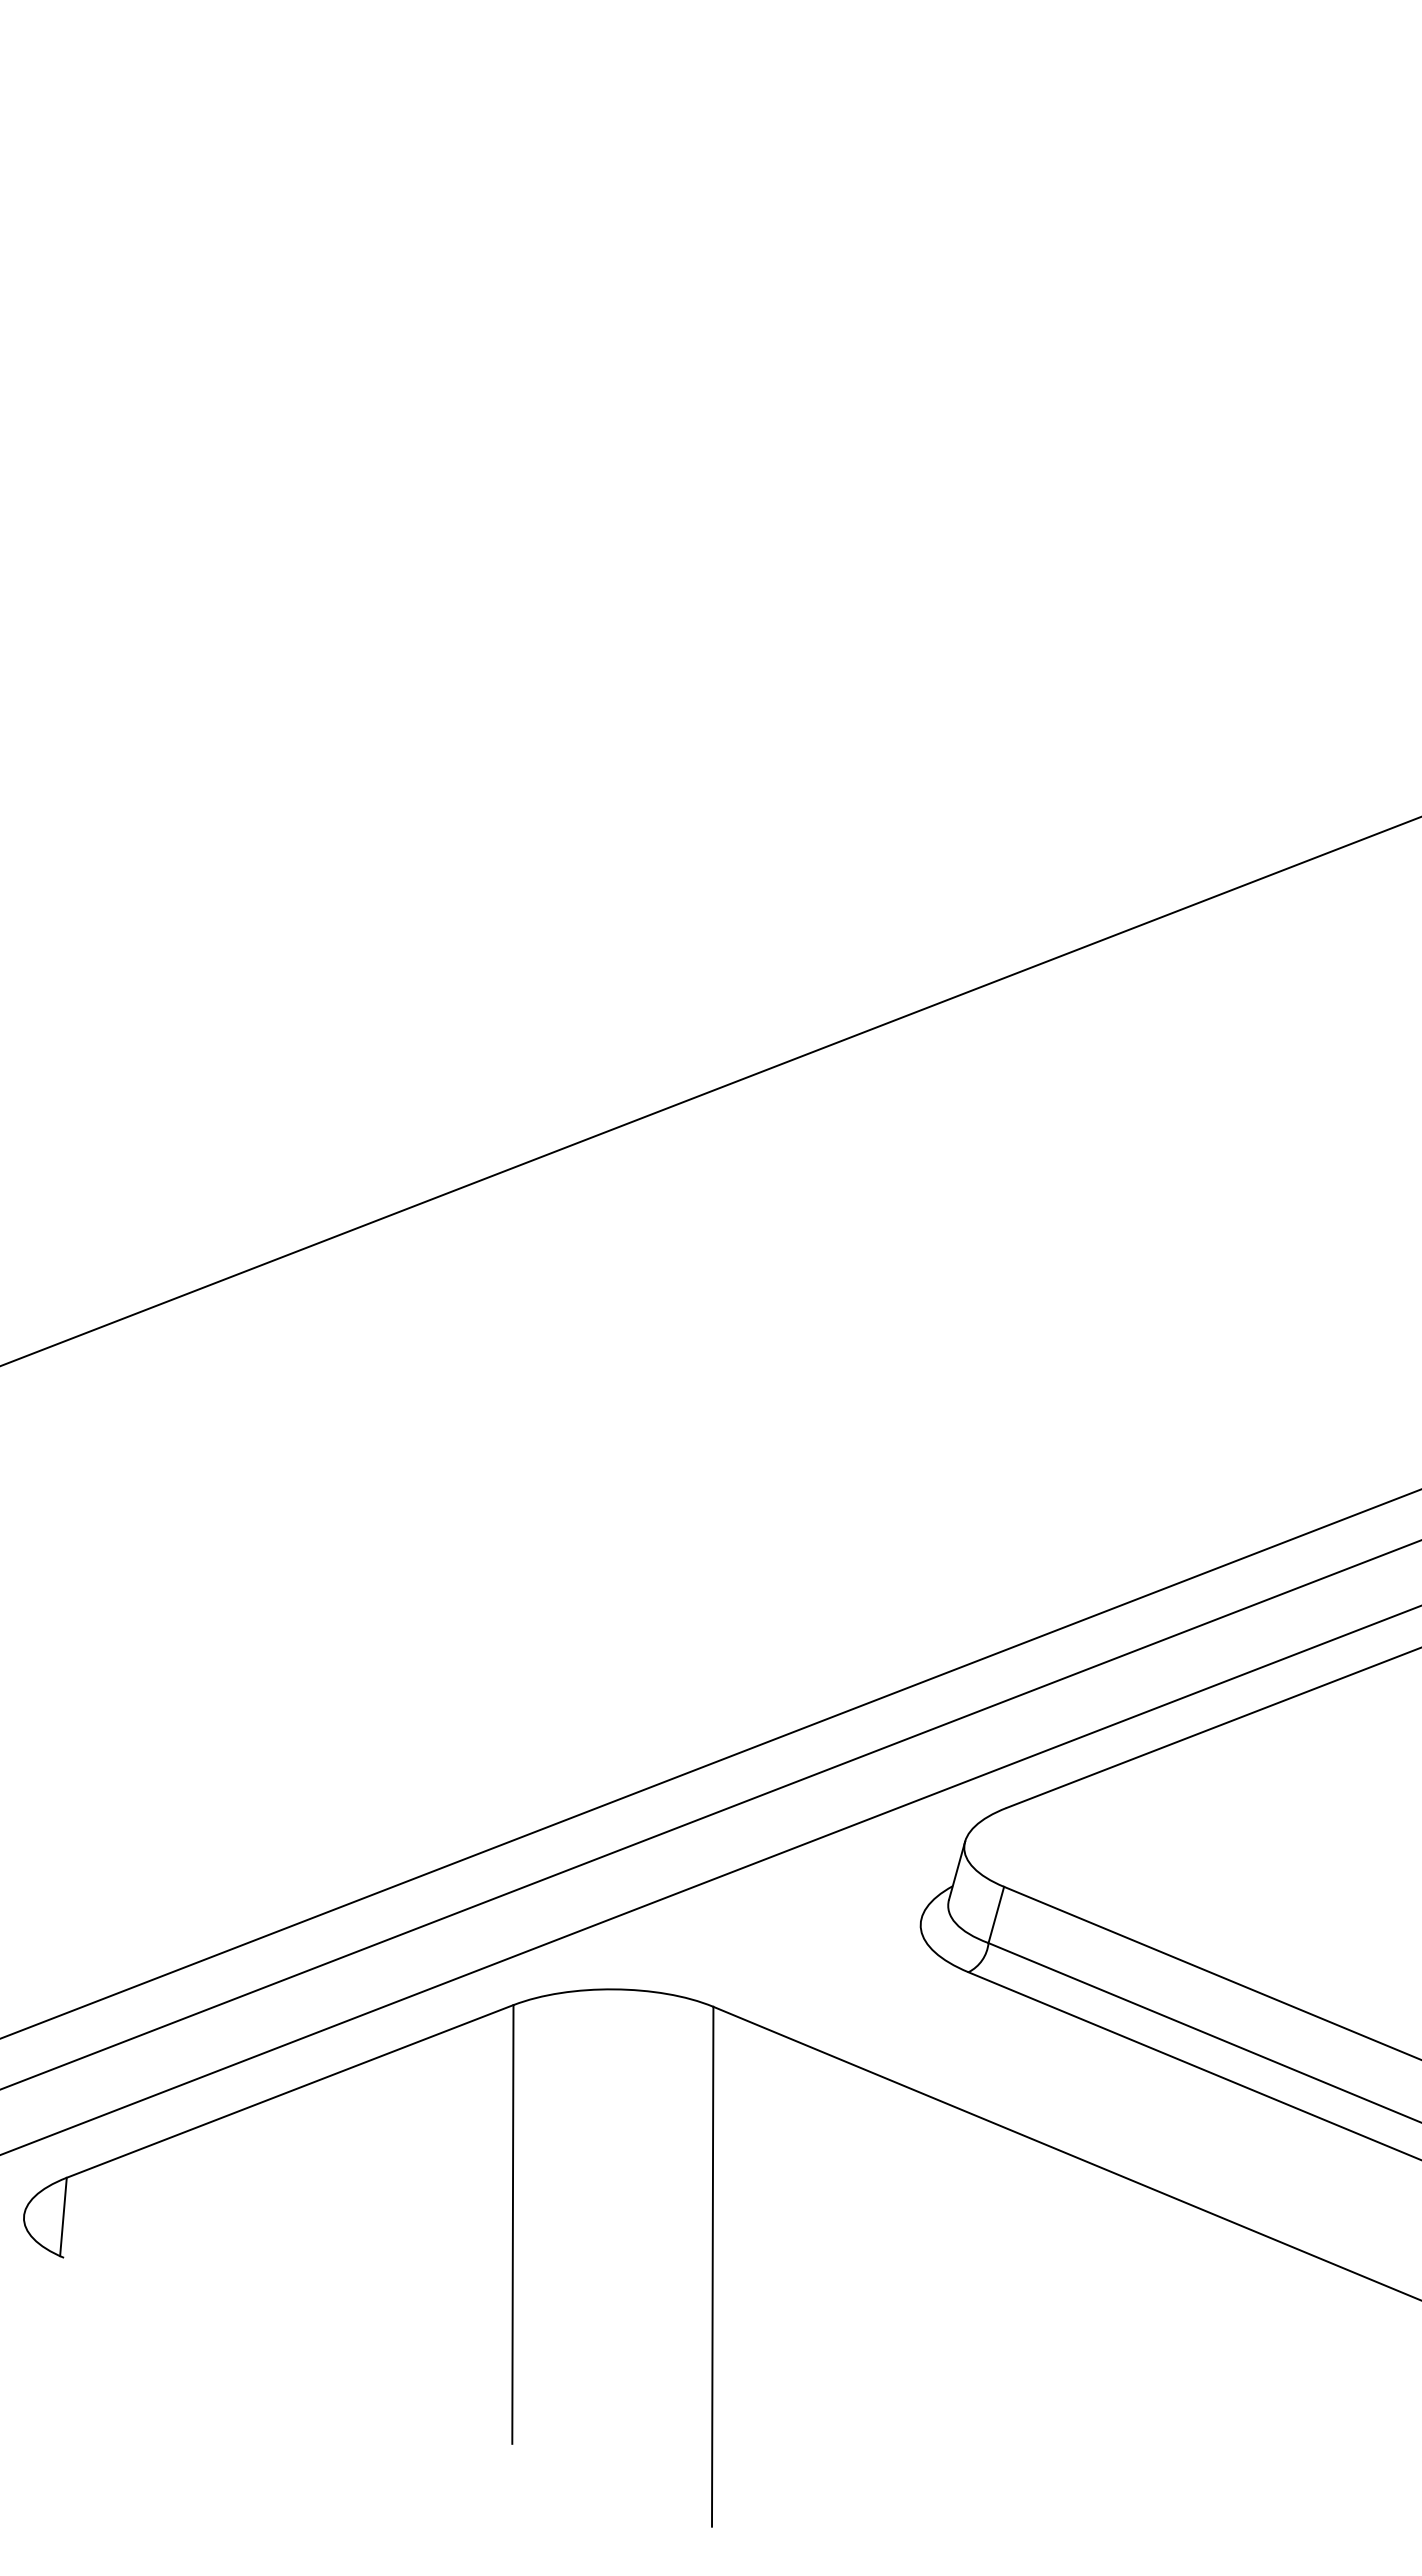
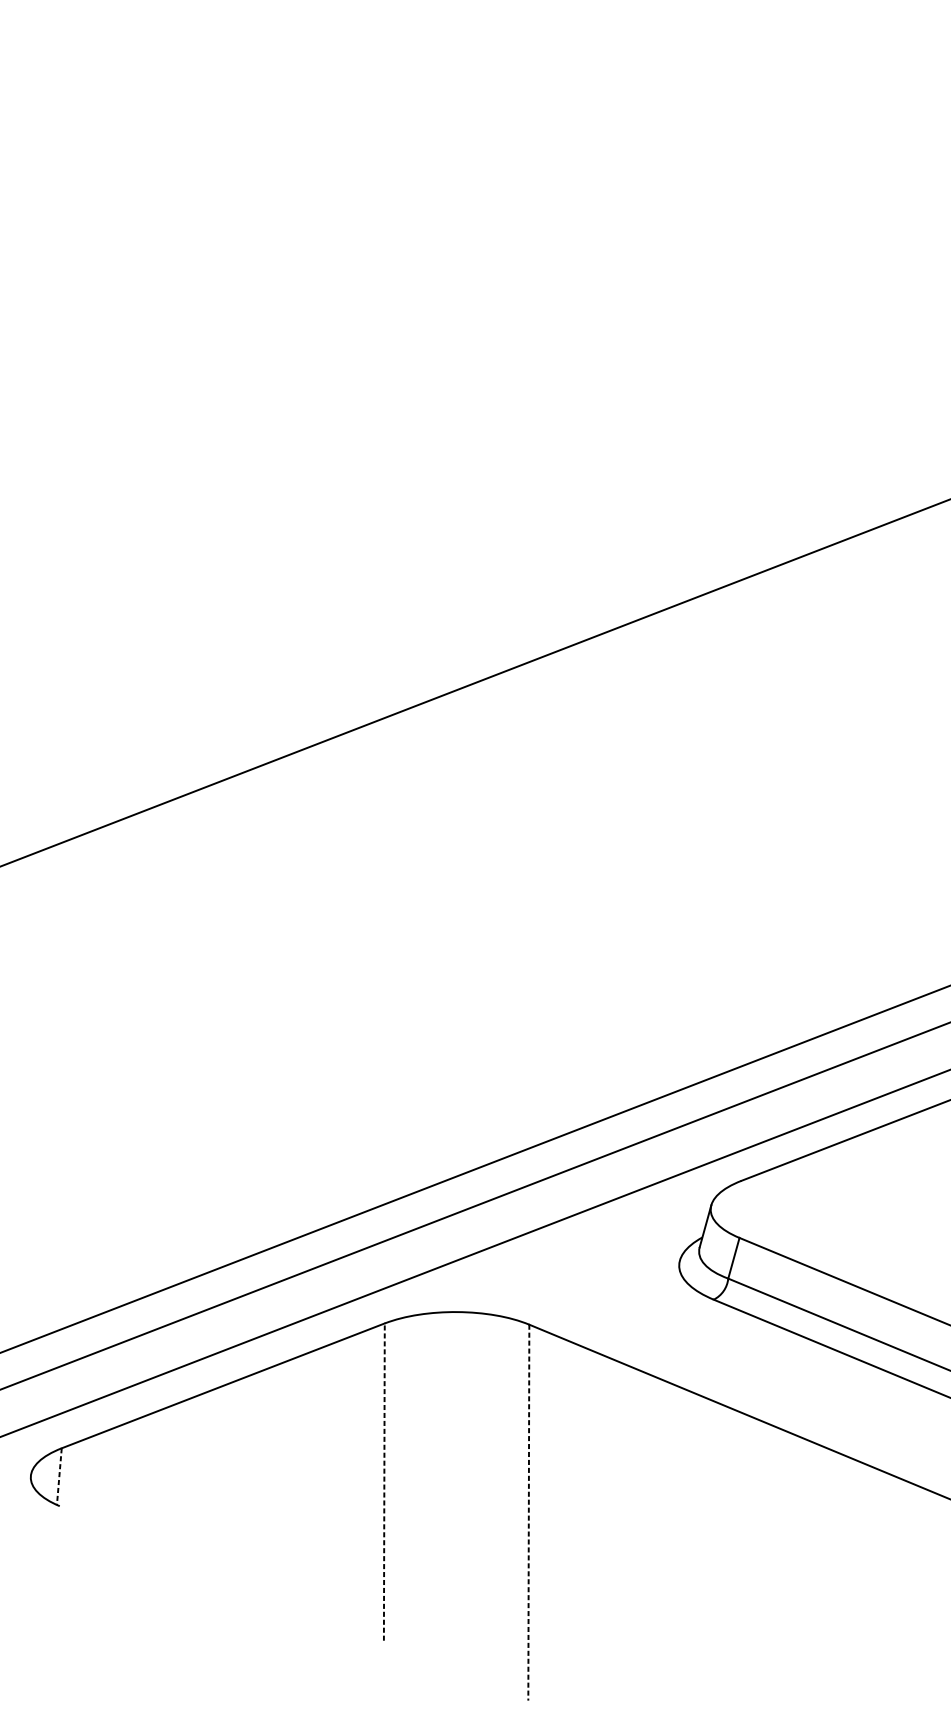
line: (63, 2217) -> (59, 1477), solid -> dashed
line: (512, 2223) -> (384, 1481), solid -> dashed
line: (712, 2266) -> (528, 1512), solid -> dashed

